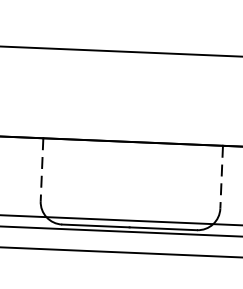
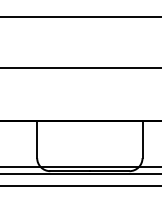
line: (42, 171) -> (37, 140), dashed -> solid
line: (221, 178) -> (142, 140), dashed -> solid

